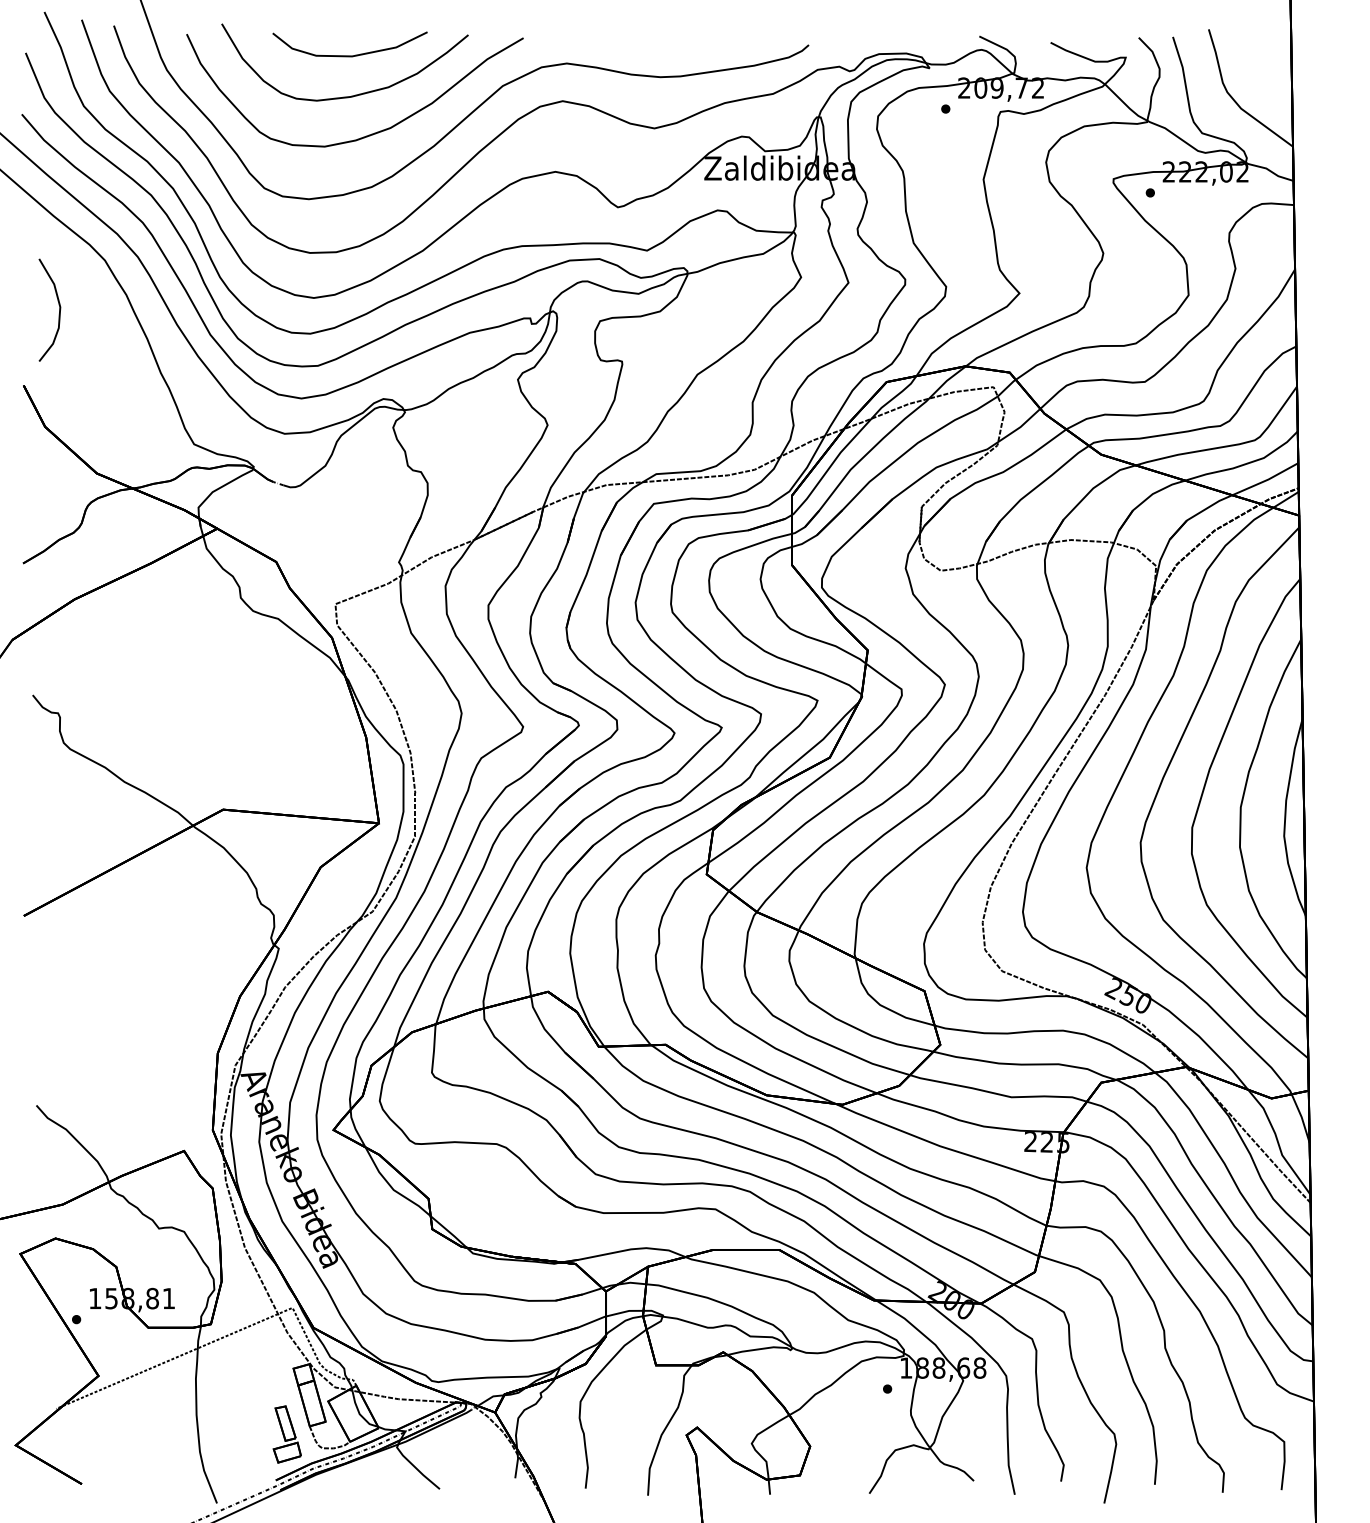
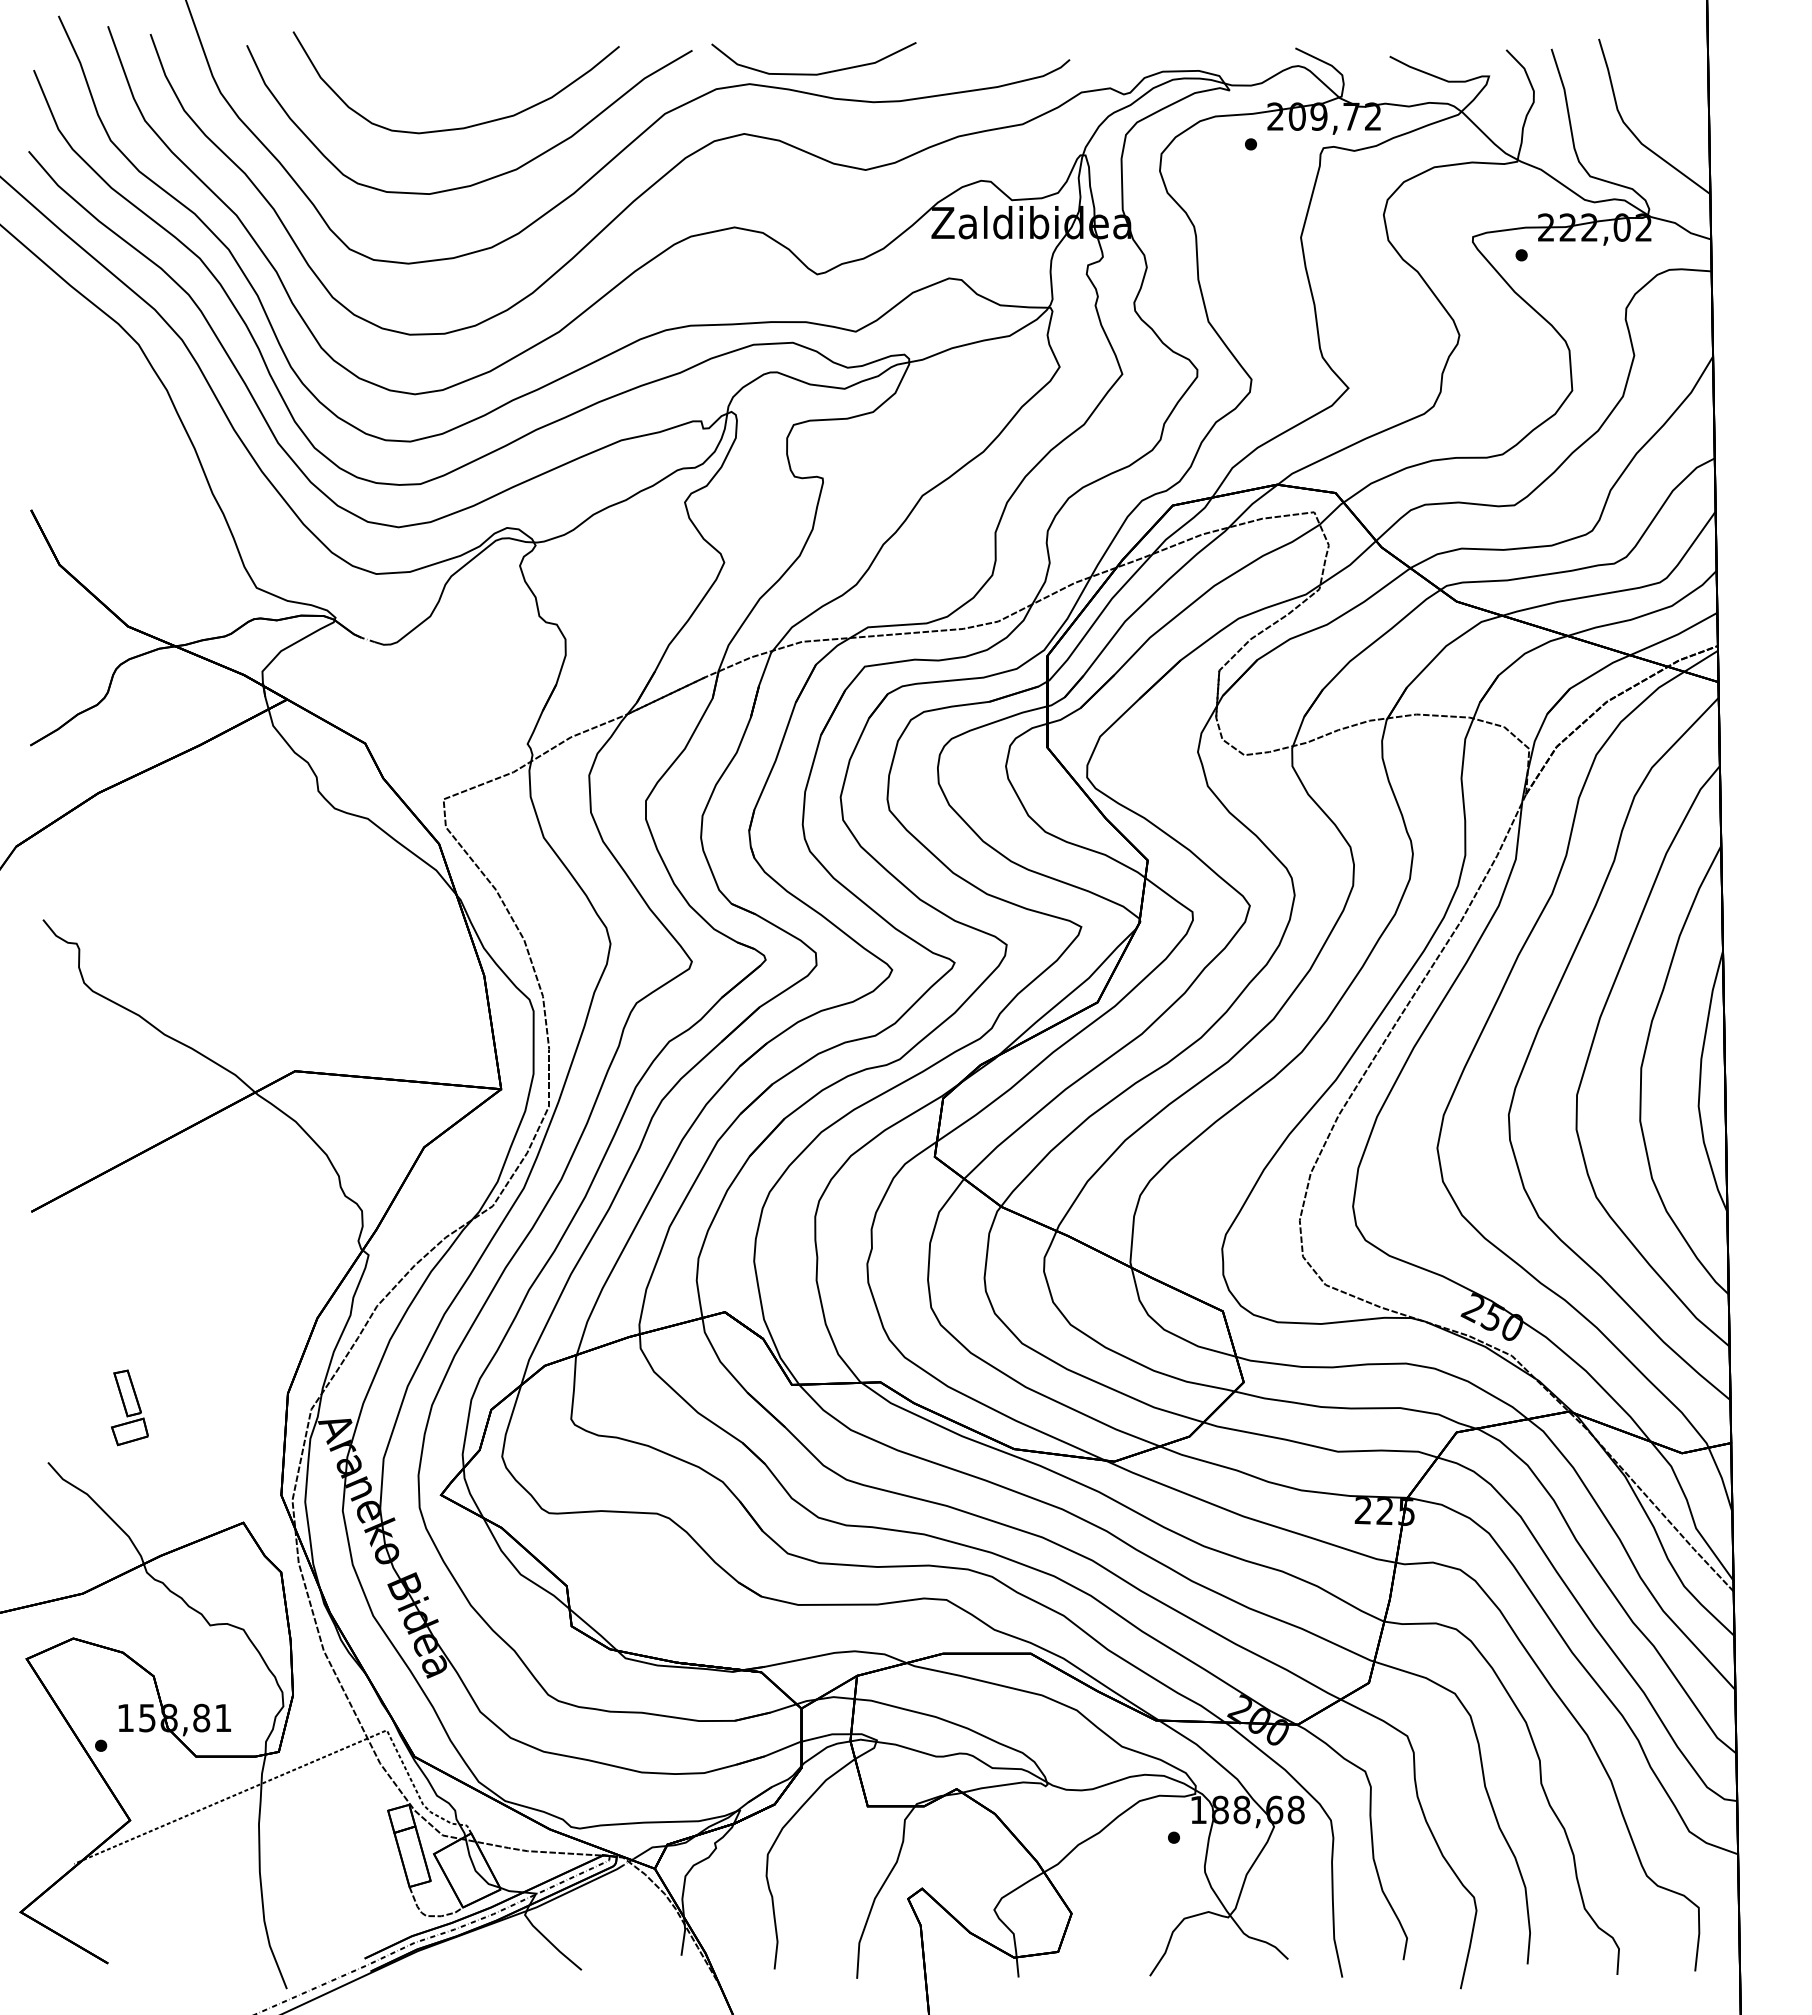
curve: (349, 55) -> (813, 73), moved
curve: (59, 310) -> (78, 410), removed
part: (287, 1434) -> (129, 1407), moved

